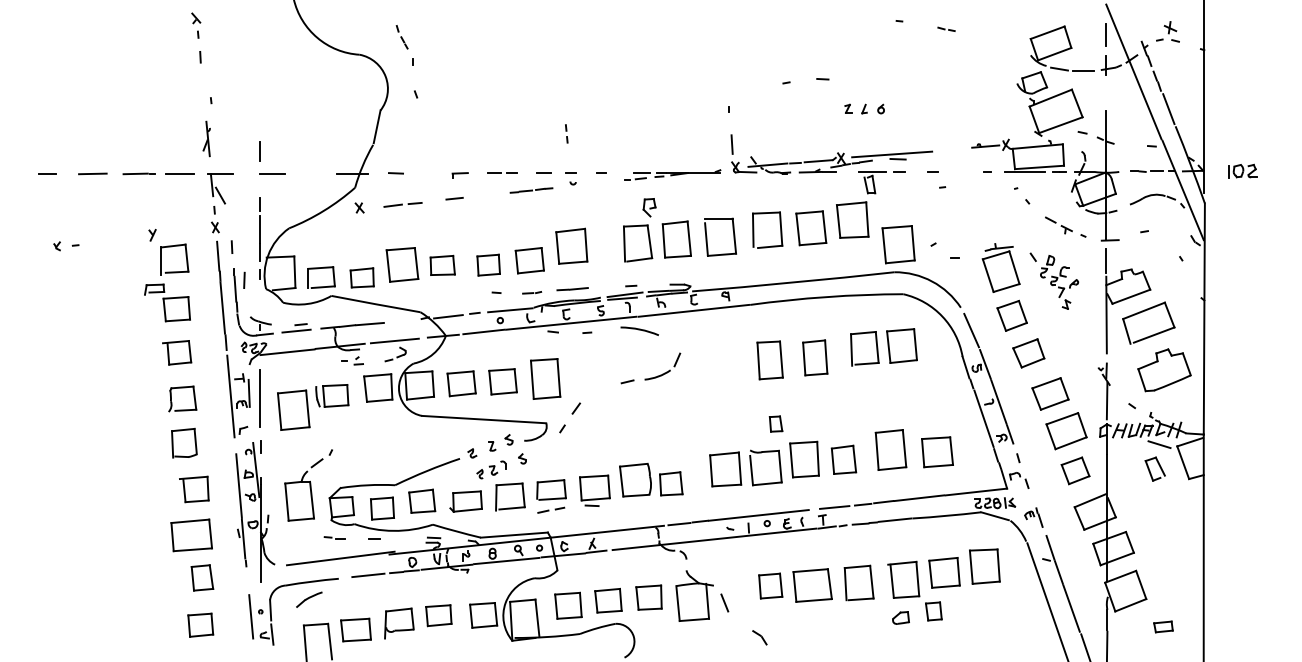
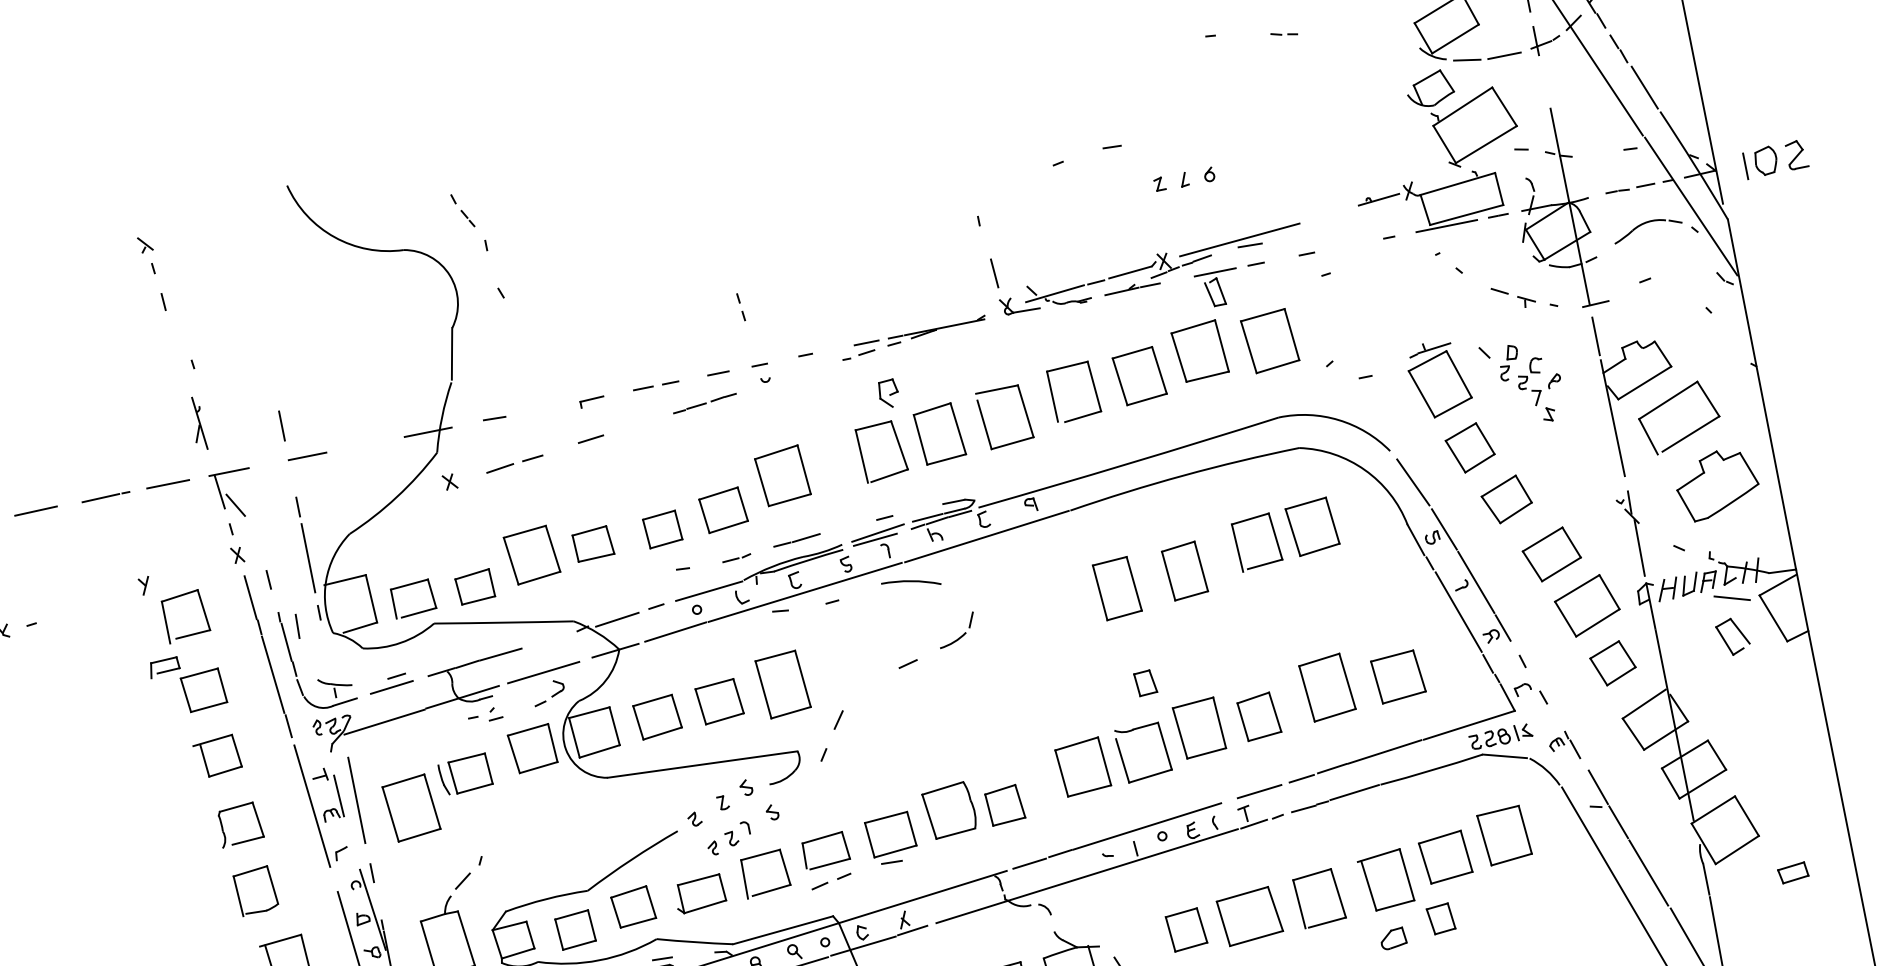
part: (1242, 170) -> (1774, 158), size x1.43
part: (898, 244) -> (1269, 340), moved
part: (662, 366) -> (956, 630), size x0.71

